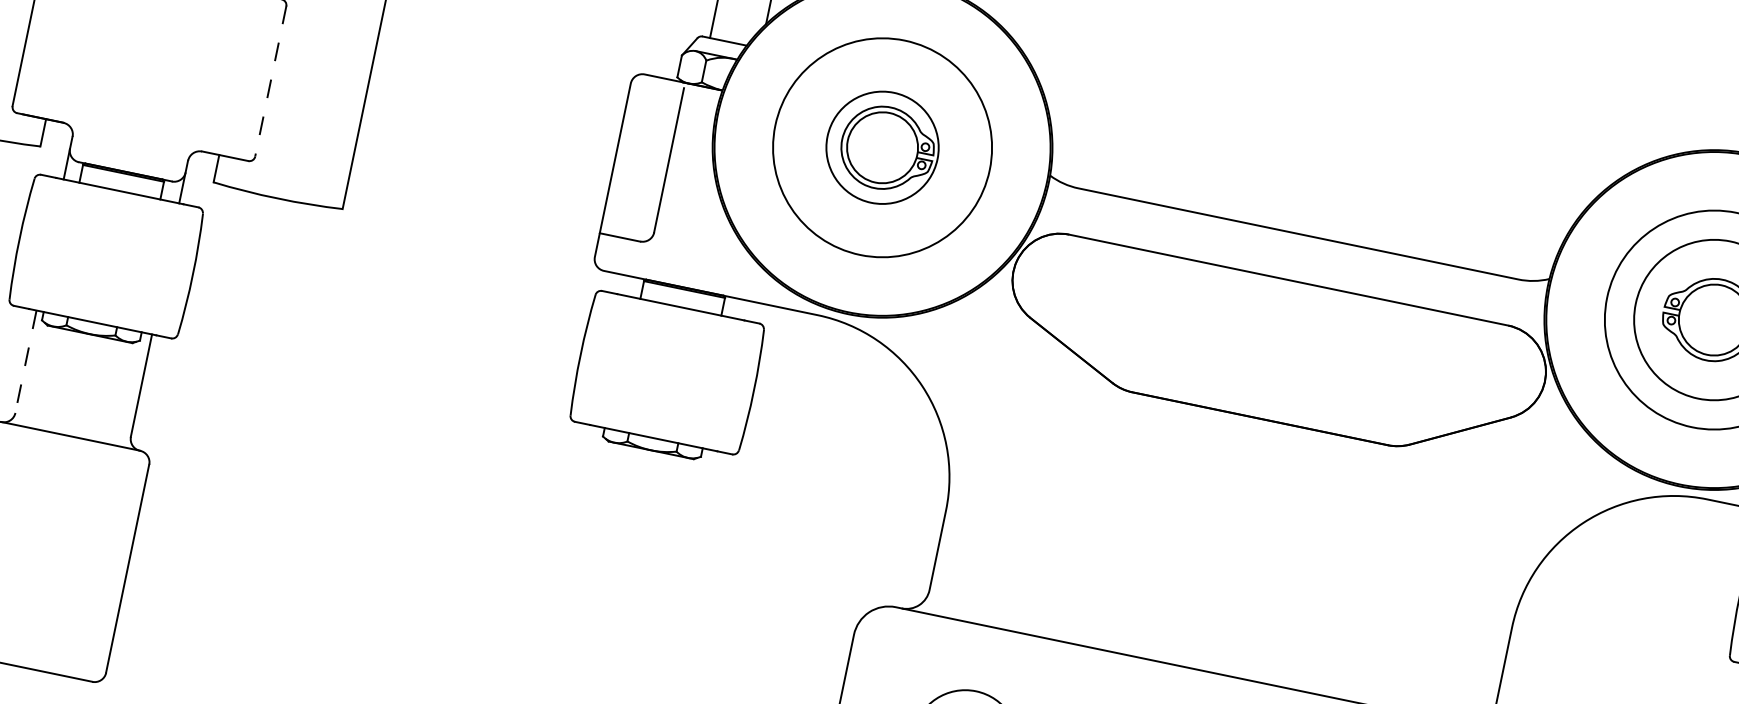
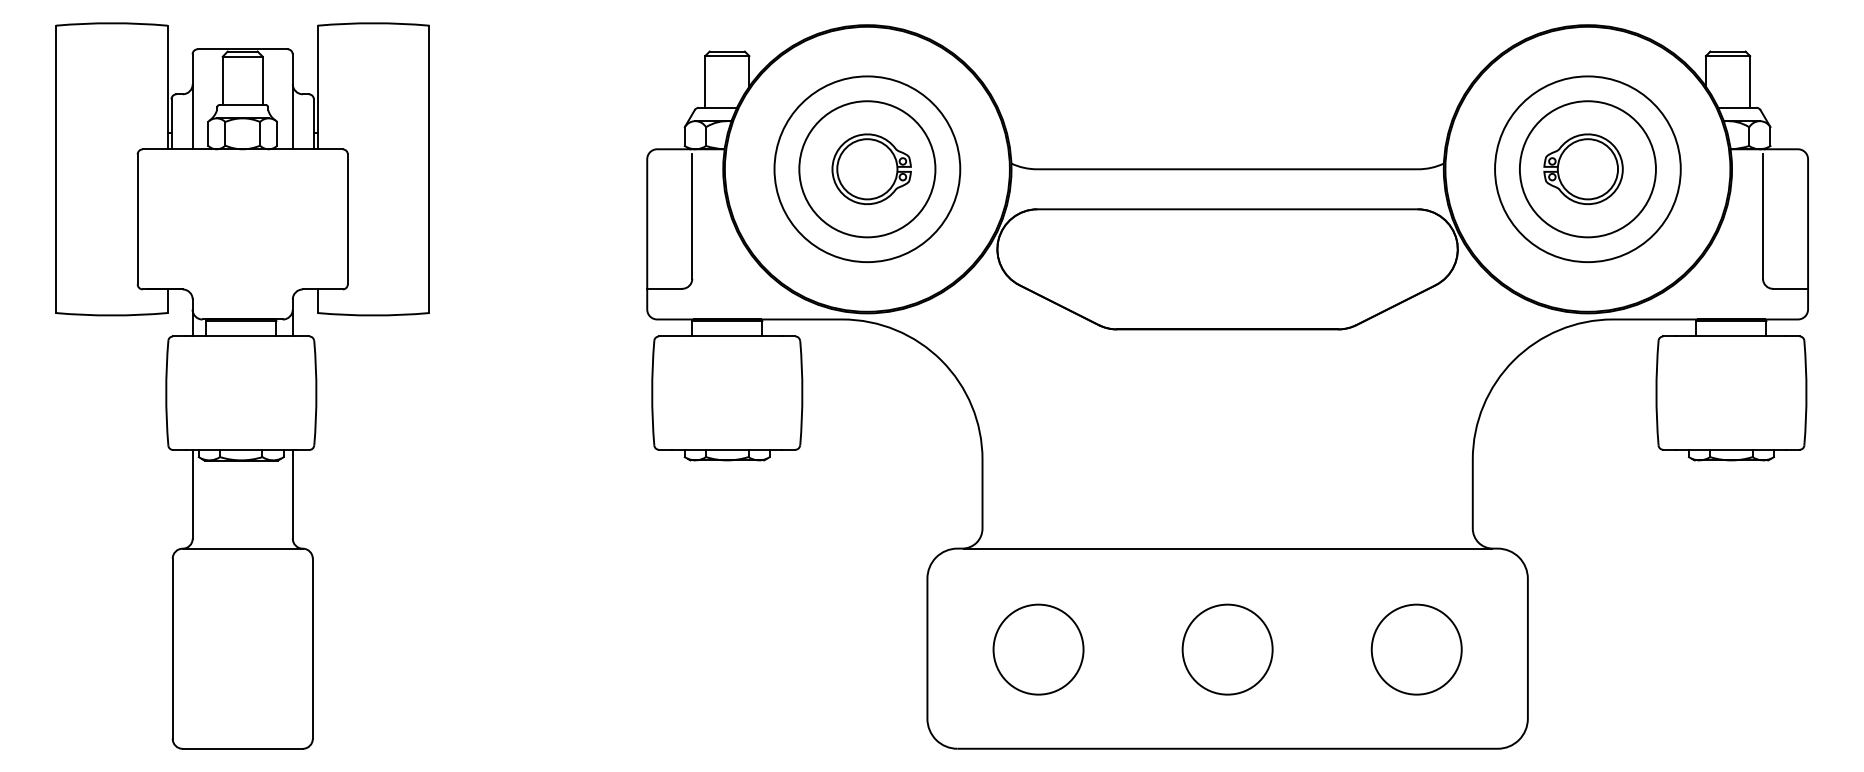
line: (270, 81) -> (347, 219), dashed -> solid
circle: (882, 148) -> (867, 169), size x1.43
line: (25, 361) -> (192, 494), dashed -> solid

